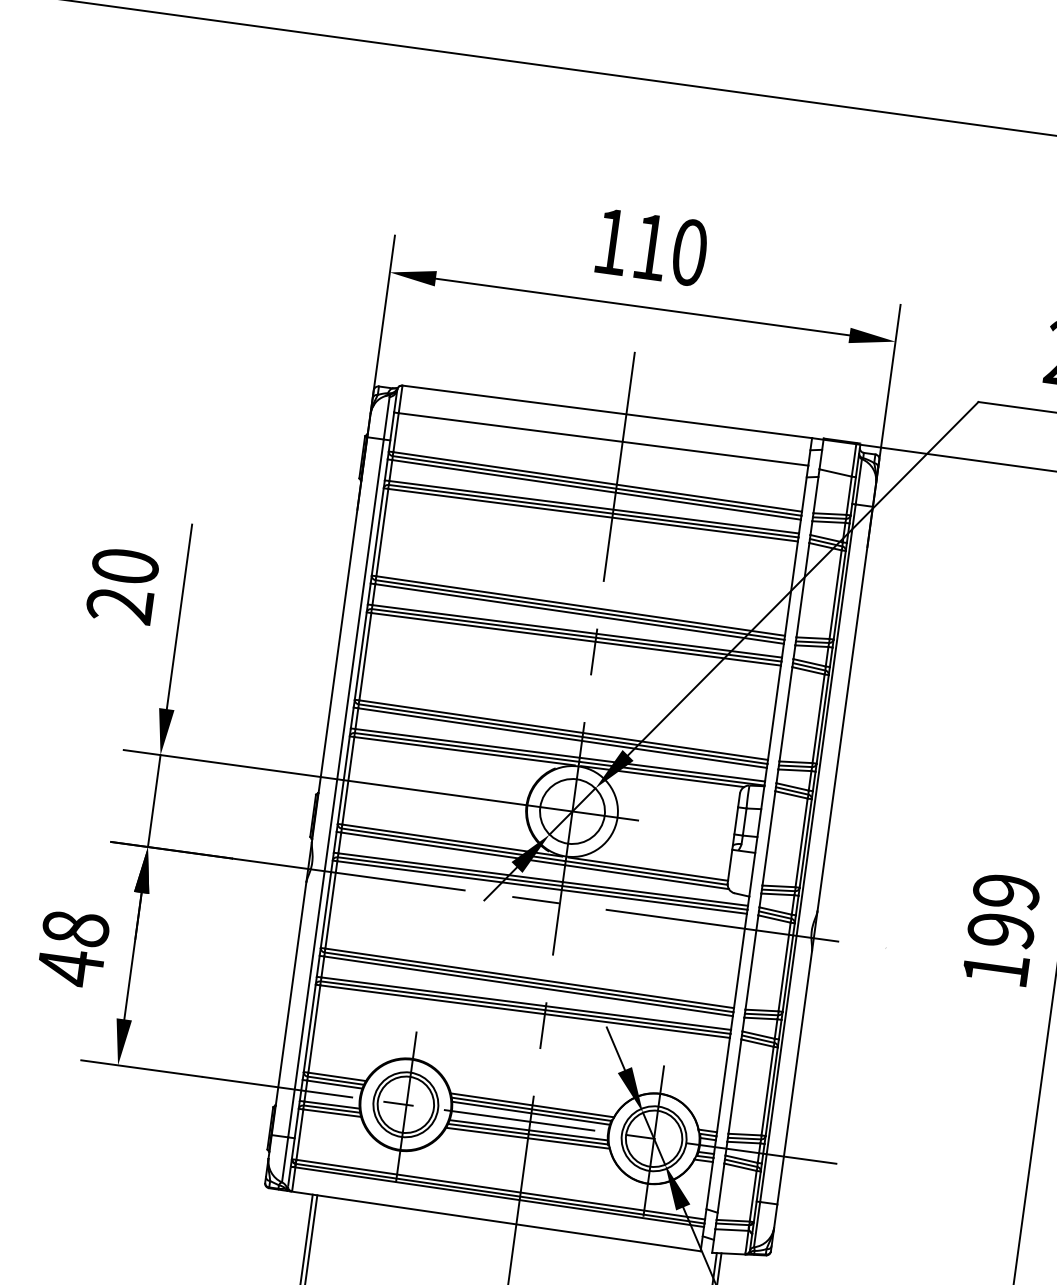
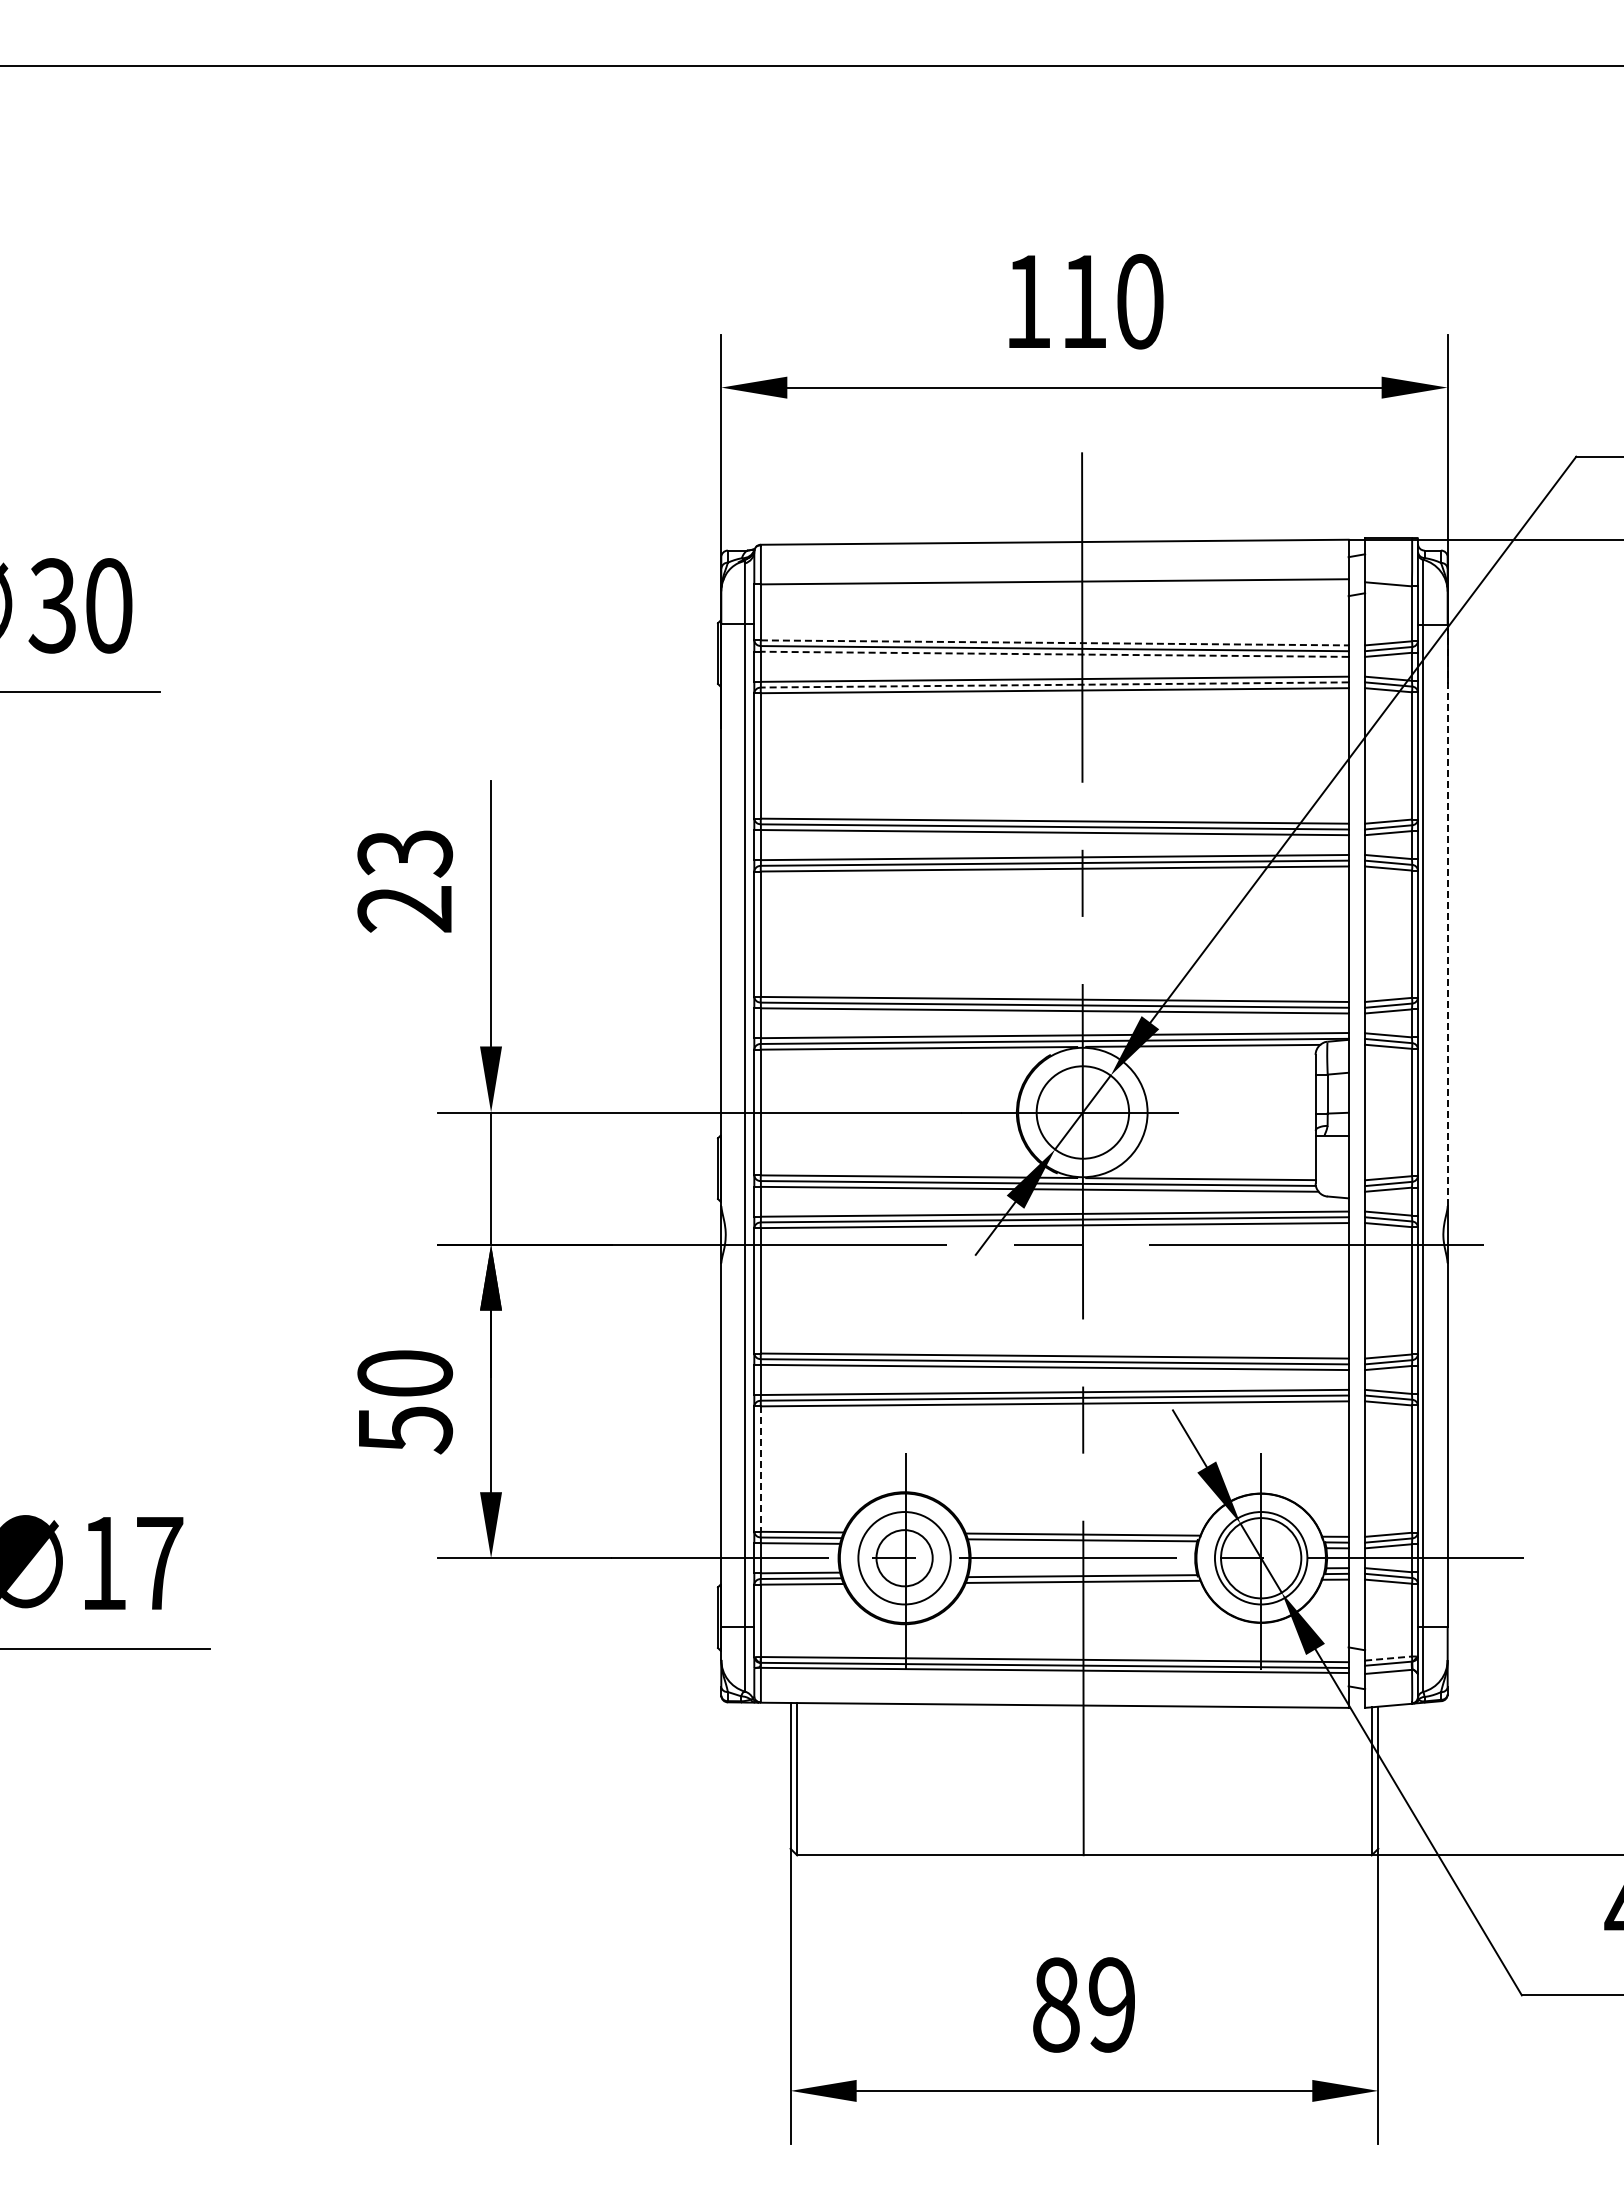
line: (597, 481) -> (1054, 642), solid -> dashed
line: (596, 489) -> (1054, 654), solid -> dashed
line: (593, 510) -> (1054, 684), solid -> dashed
text: (125, 566) -> (405, 853), 20 -> 23
line: (845, 709) -> (1447, 915), solid -> dashed
text: (73, 948) -> (405, 1402), 48 -> 50
line: (314, 1029) -> (760, 1469), solid -> dashed
circle: (405, 1104) -> (904, 1558), size x0.7
line: (530, 1113) -> (1082, 1546), removed
line: (528, 1130) -> (1082, 1570), removed
line: (733, 1220) -> (1388, 1658), solid -> dashed

